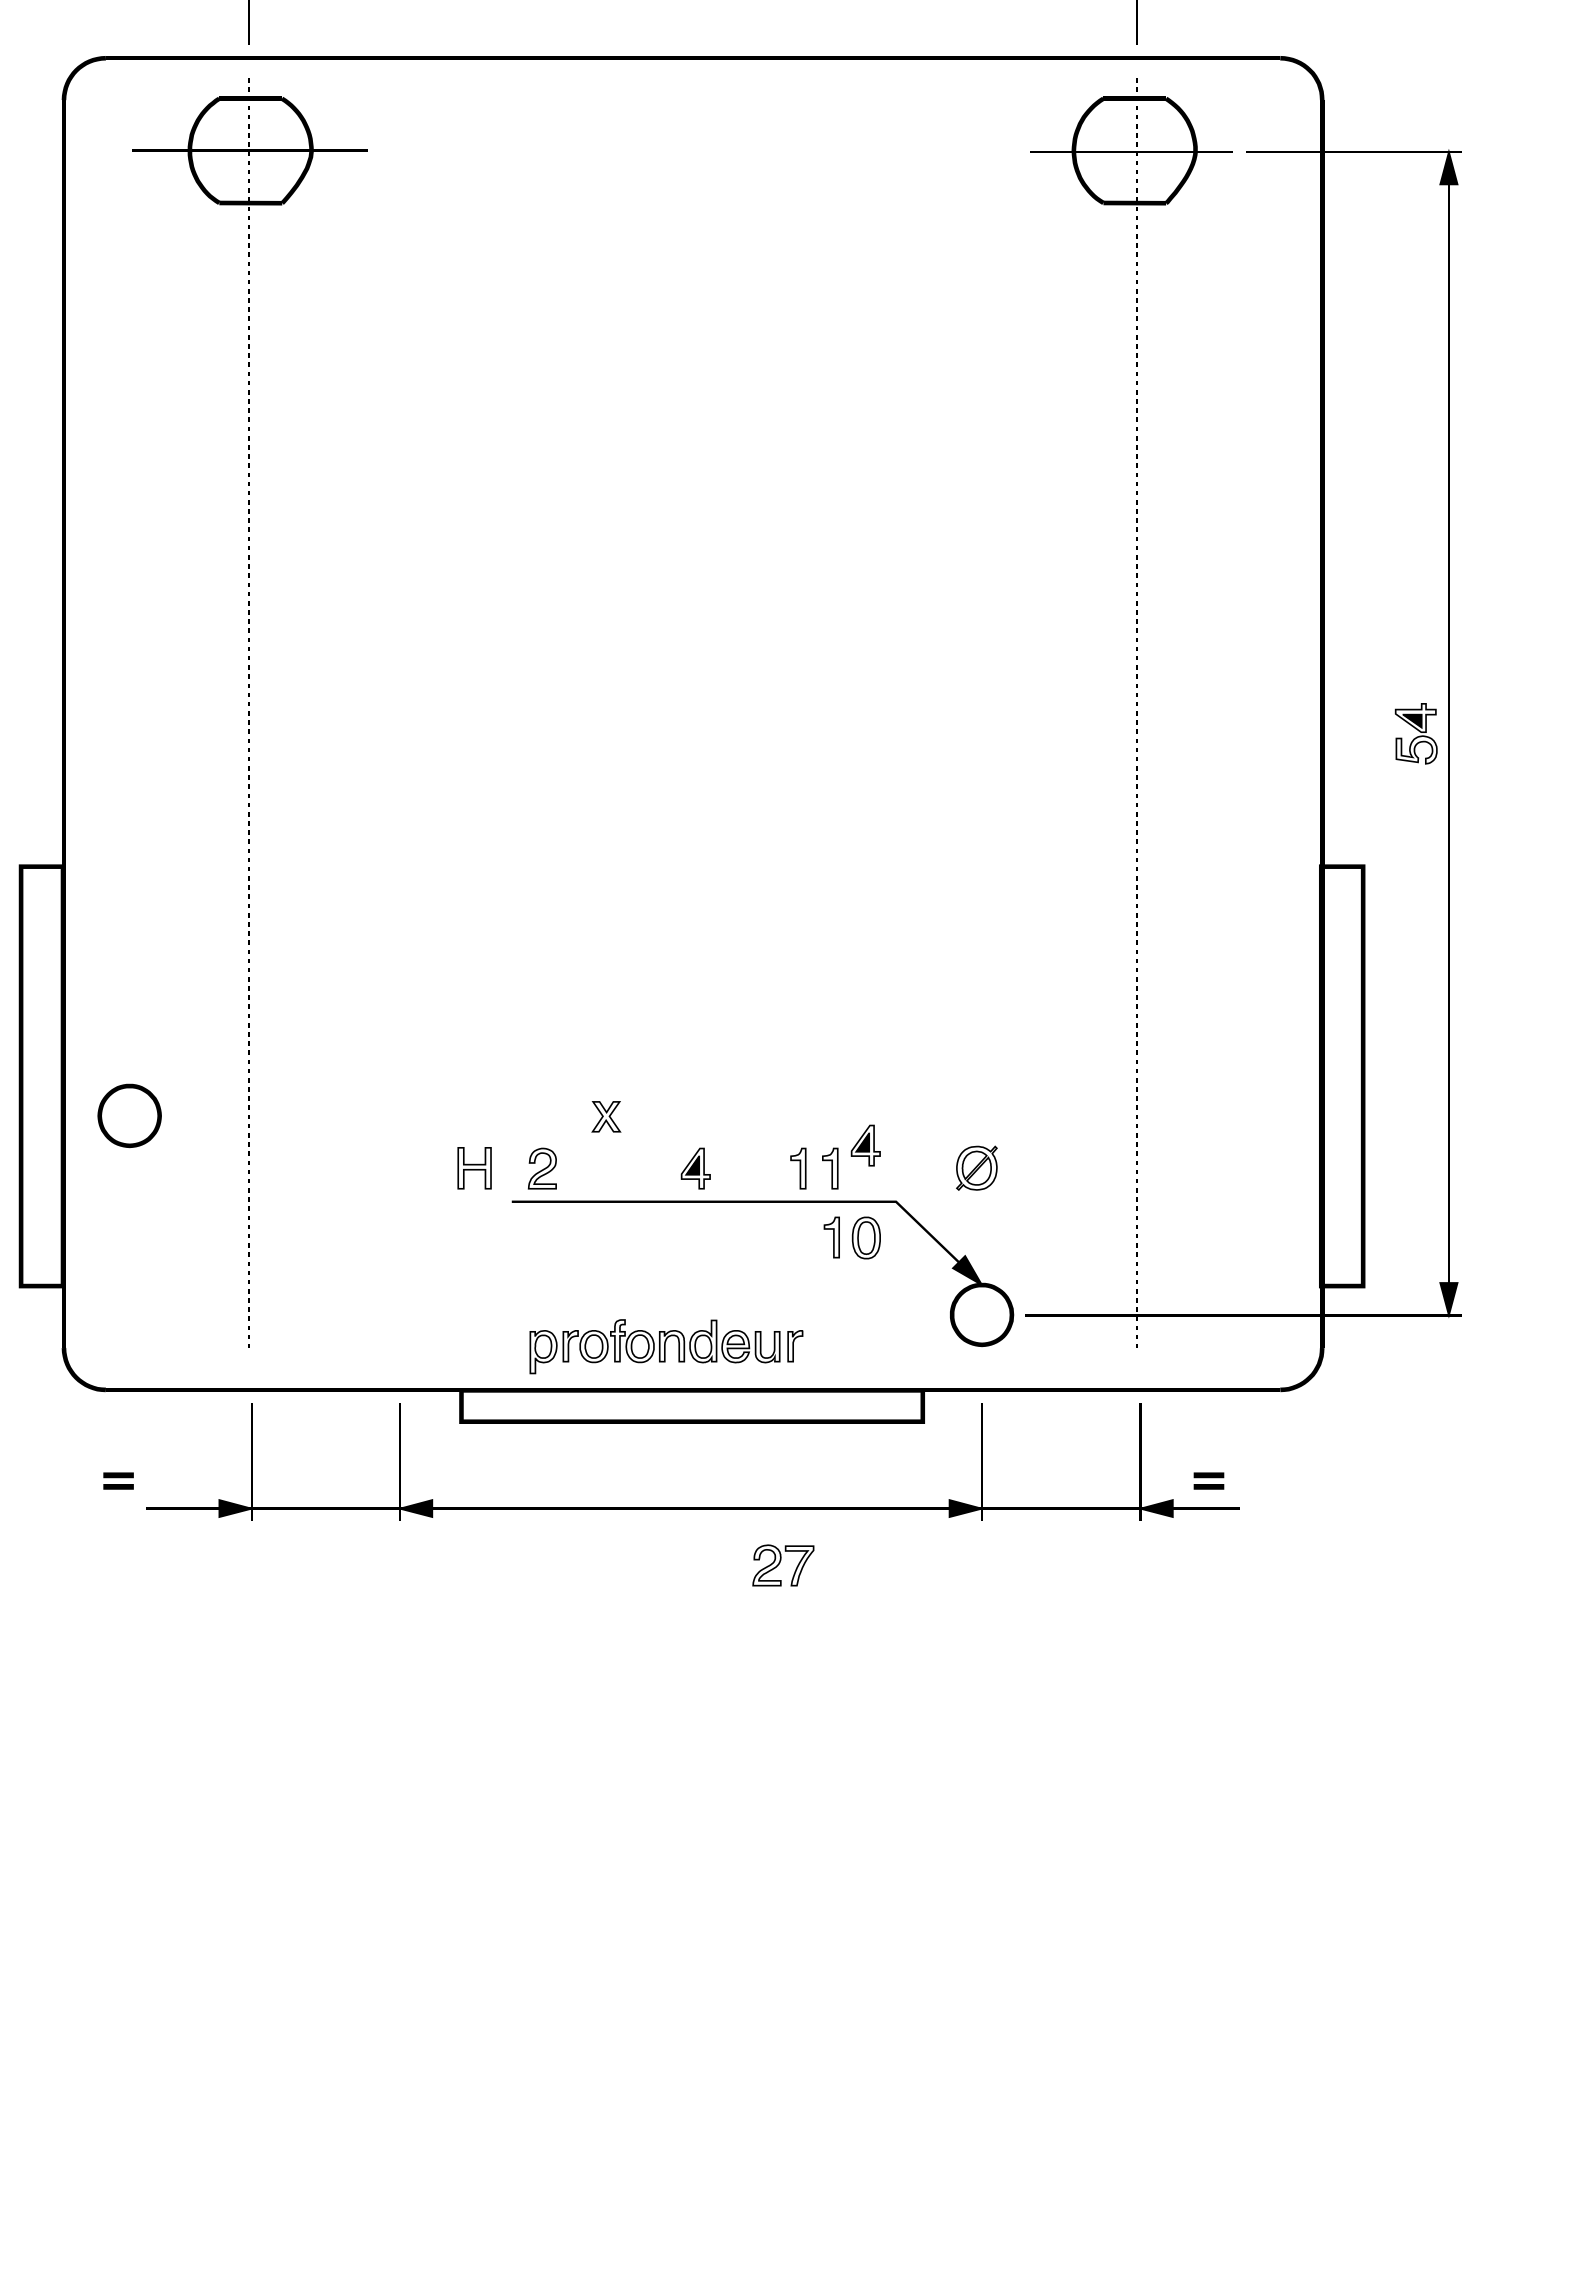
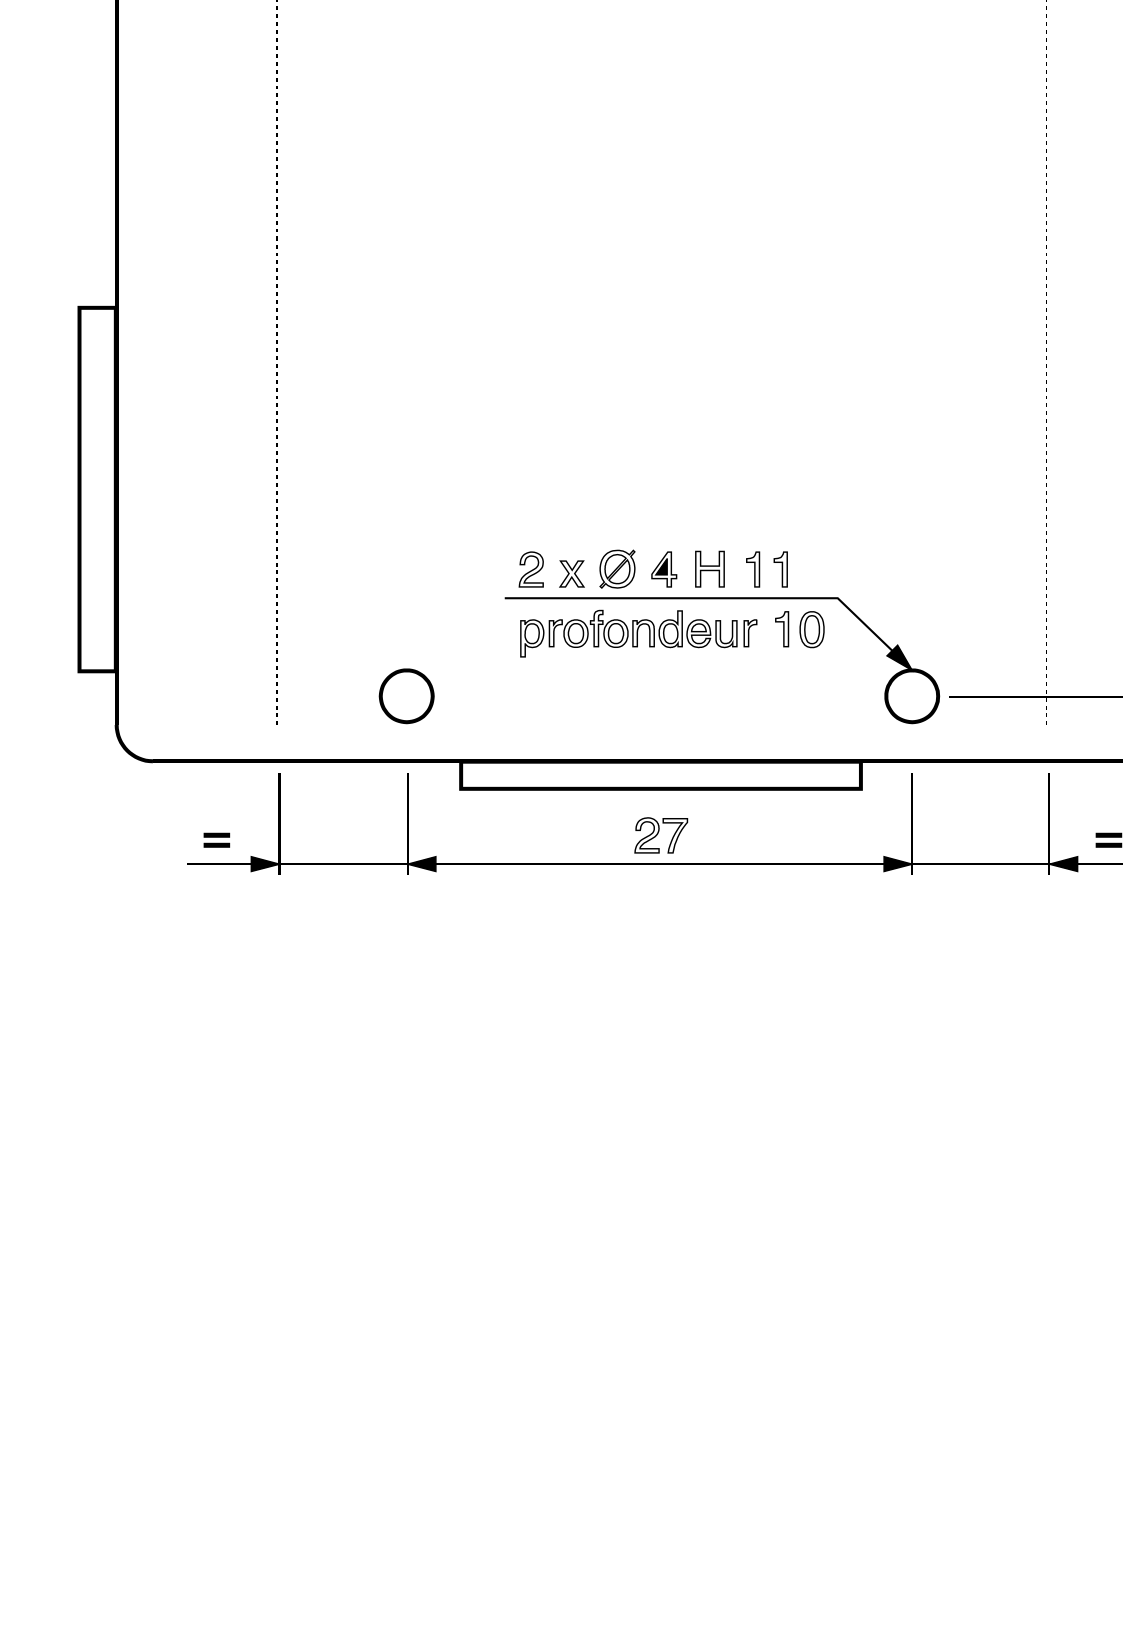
part: (129, 1115) -> (406, 695), moved
part: (606, 1116) -> (572, 573), moved
part: (865, 1145) -> (811, 549), removed
part: (976, 1167) -> (617, 568), moved
part: (474, 1168) -> (709, 569), moved
part: (666, 1346) -> (638, 633), moved
part: (118, 1480) -> (216, 839), moved
part: (783, 1565) -> (661, 835), moved

